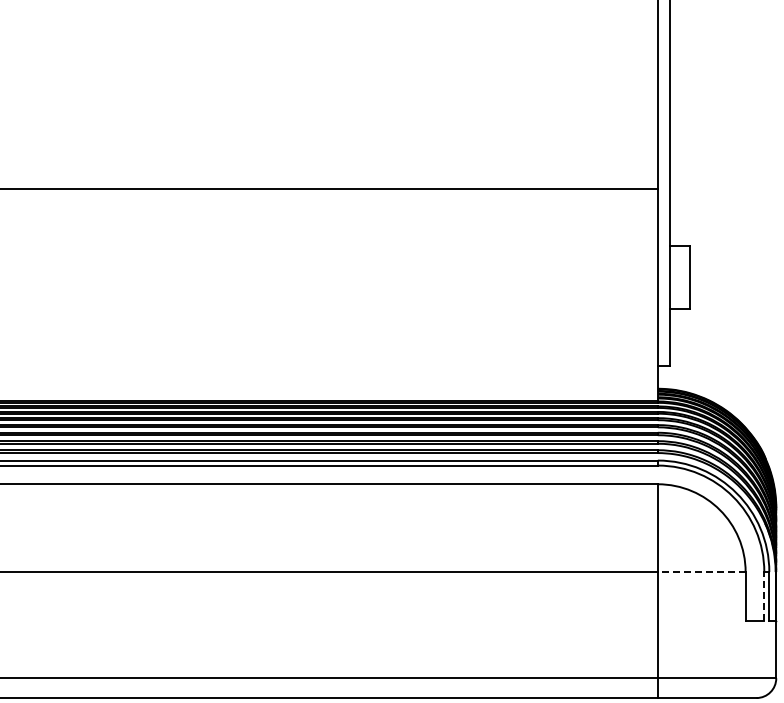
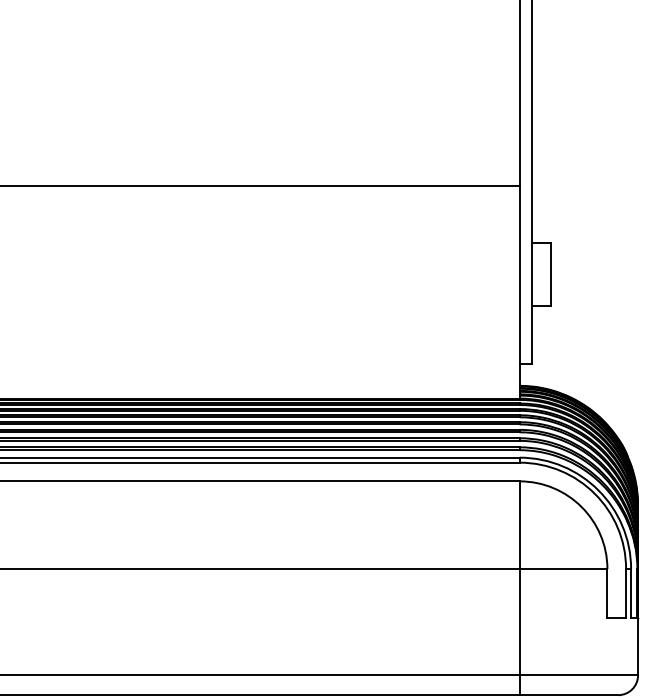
line: (701, 572) -> (563, 569), dashed -> solid
line: (764, 596) -> (626, 593), dashed -> solid

